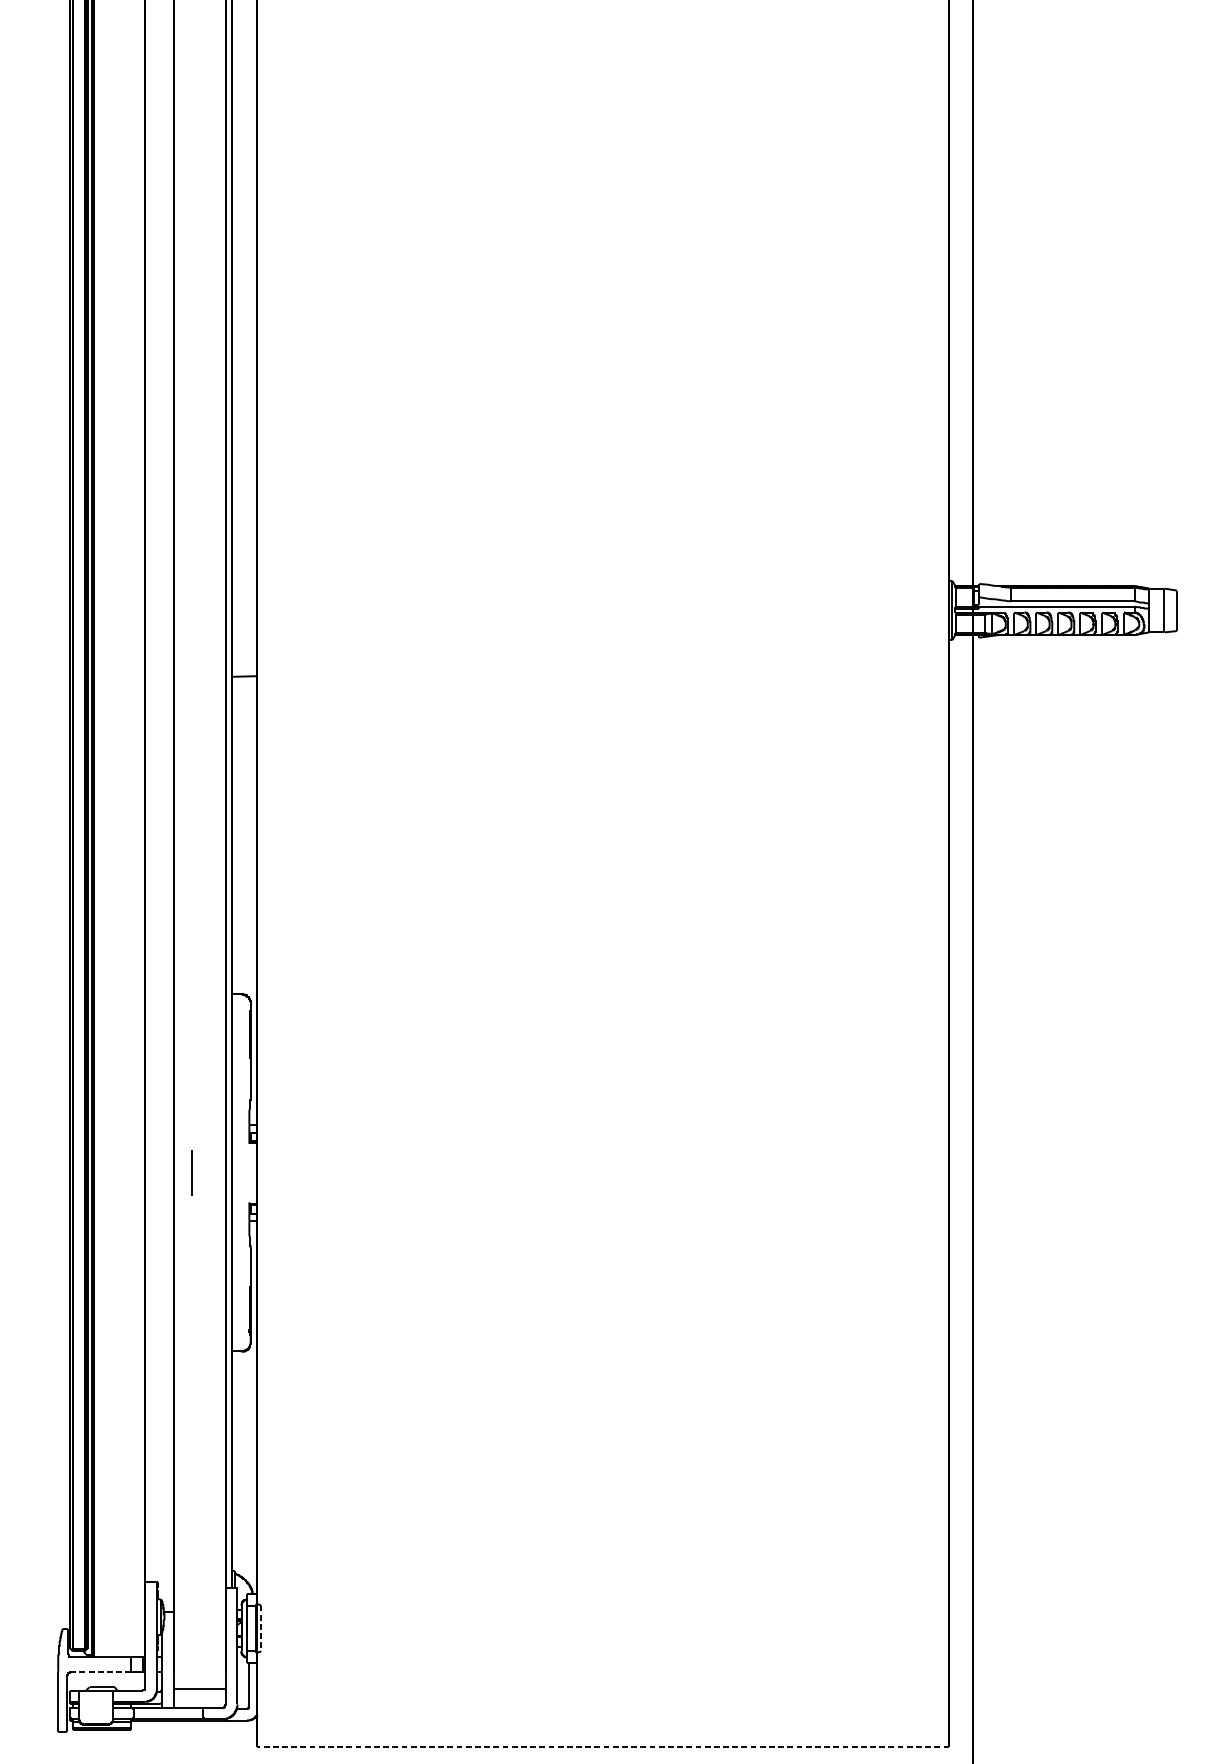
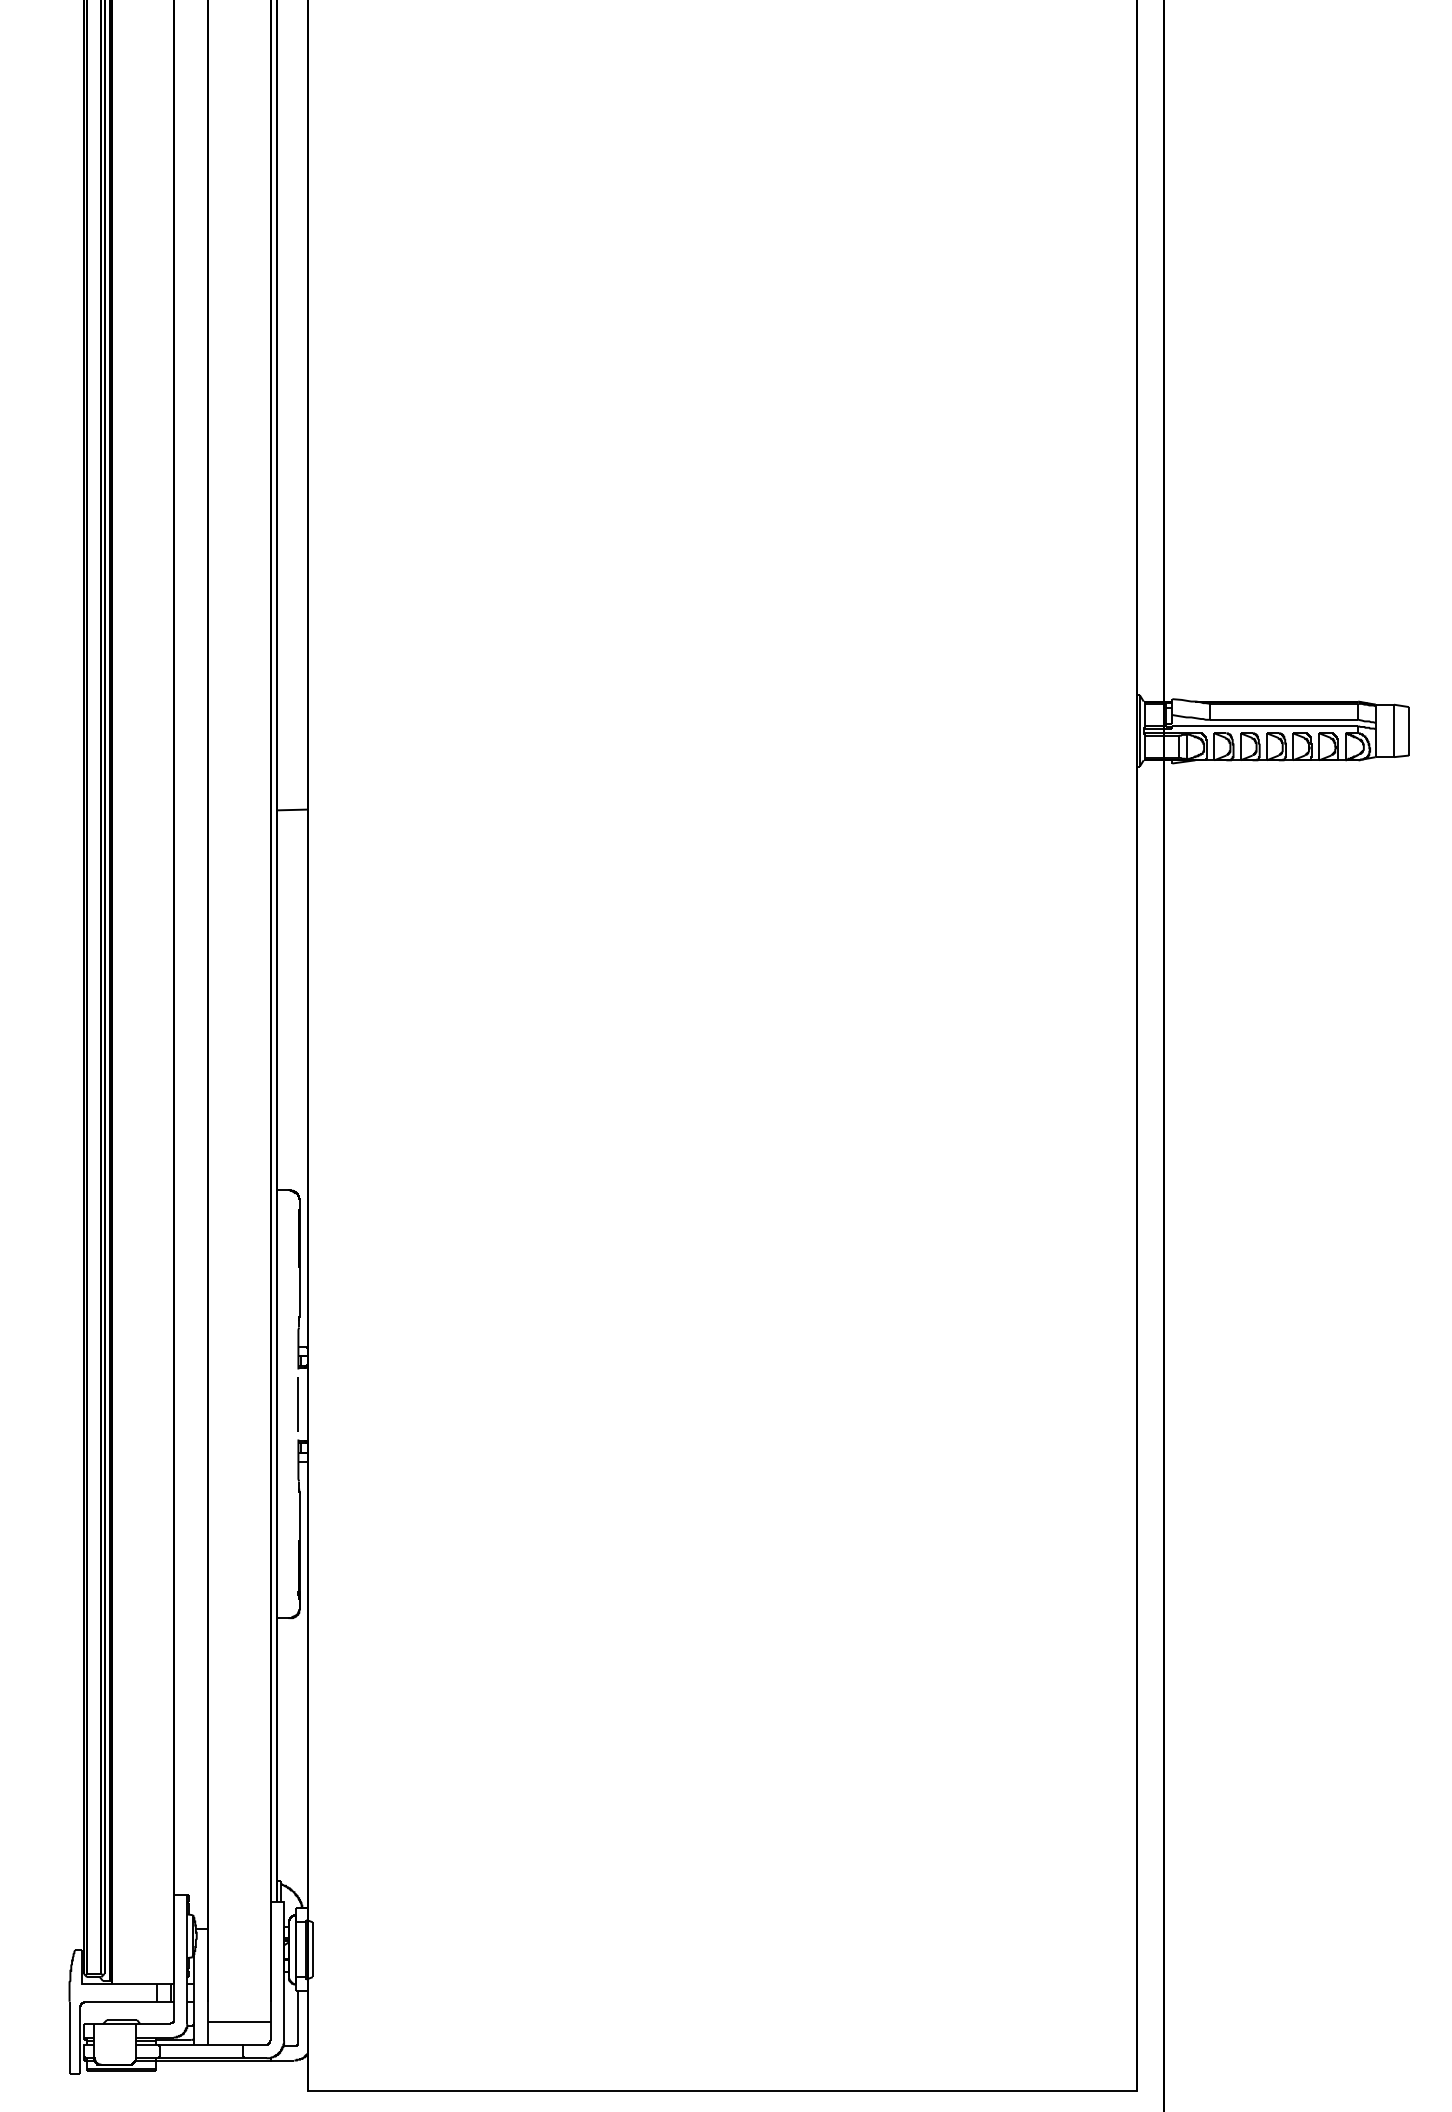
line: (190, 1173) -> (297, 1404), moved
line: (261, 1629) -> (312, 1950), dashed -> solid
line: (101, 1671) -> (121, 2001), dashed -> solid
line: (602, 1746) -> (721, 2091), dashed -> solid

